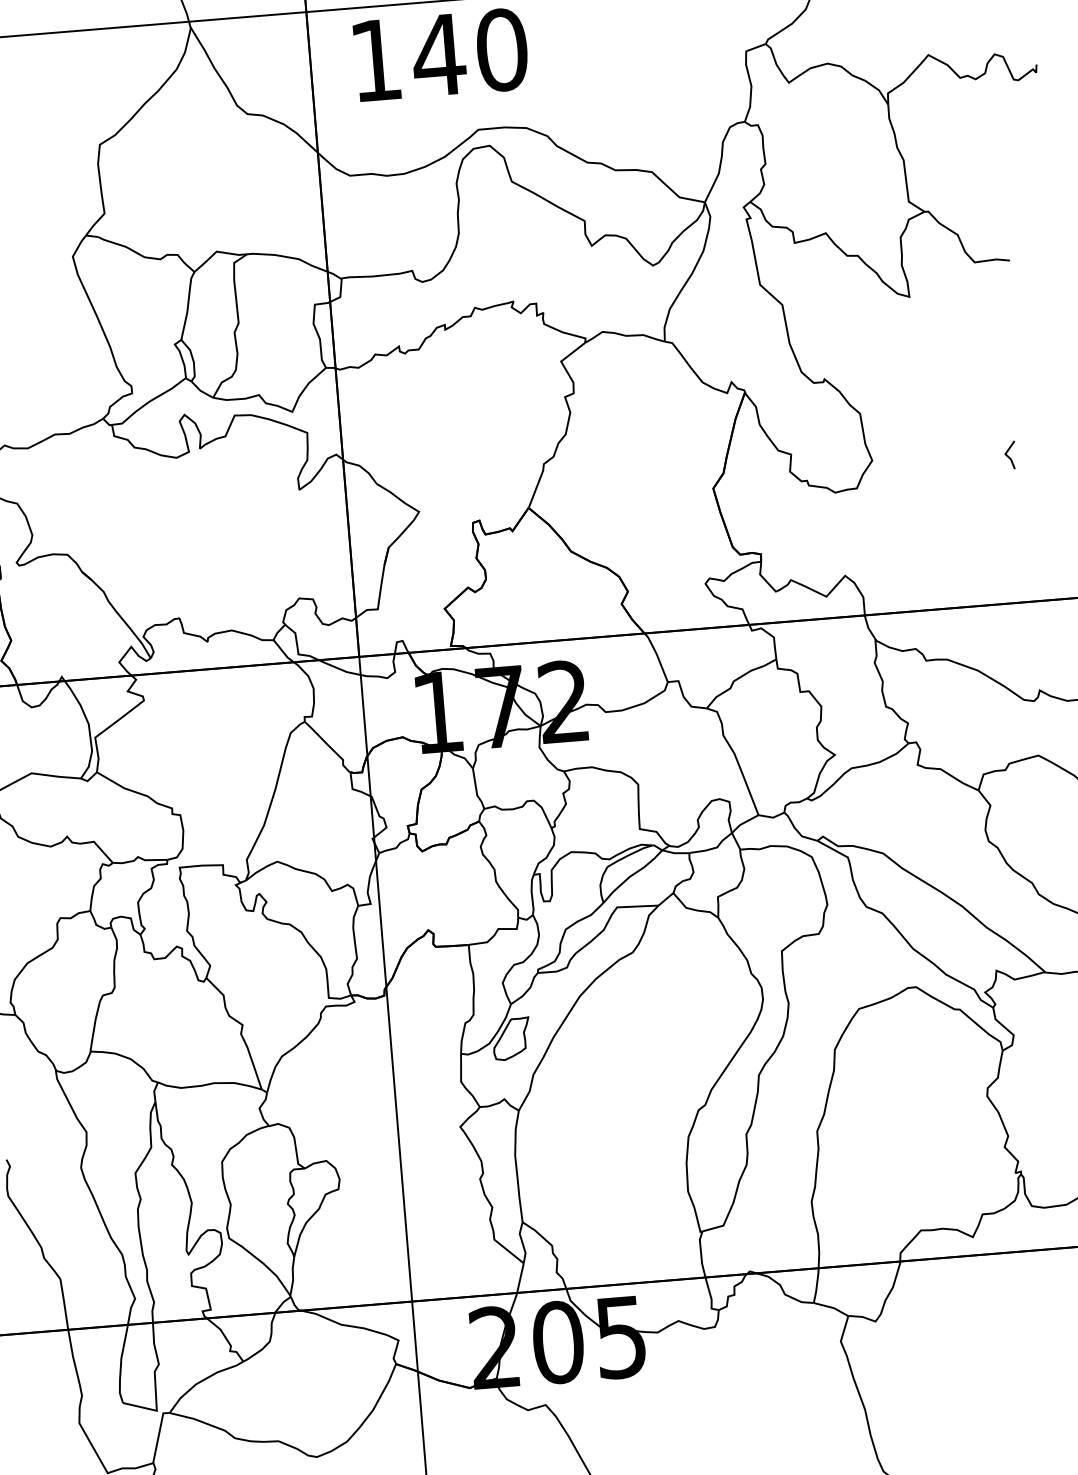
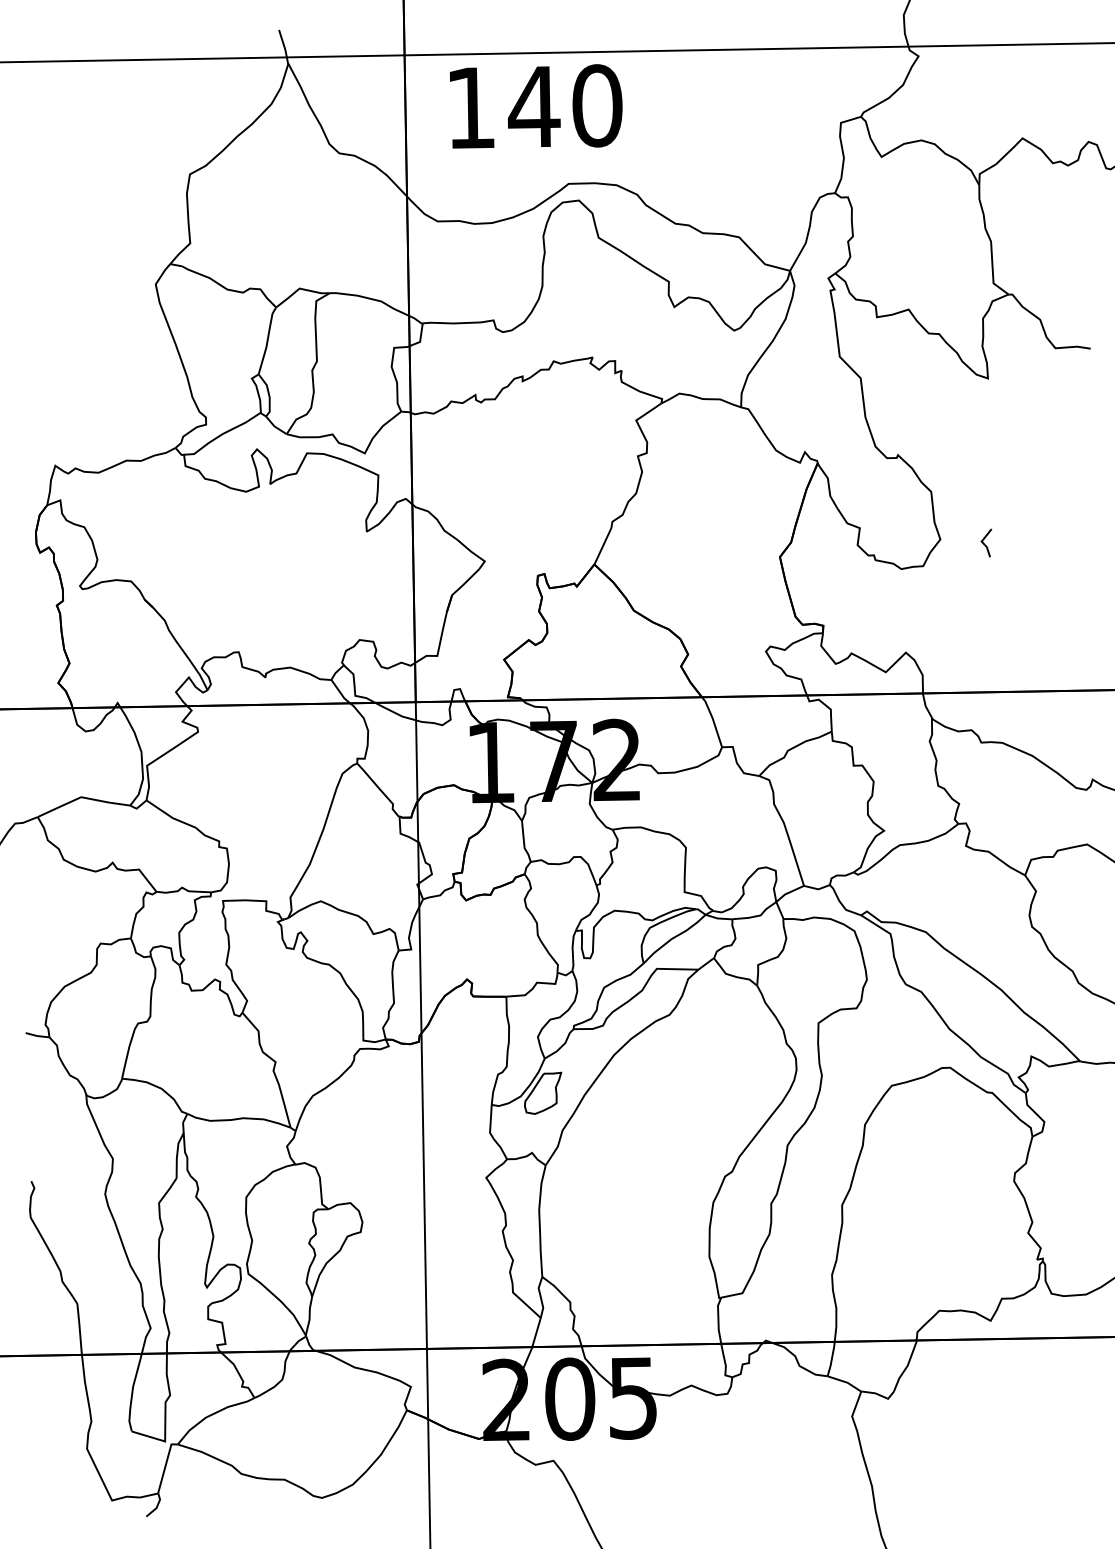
line: (1008, 455) -> (984, 543), moved

